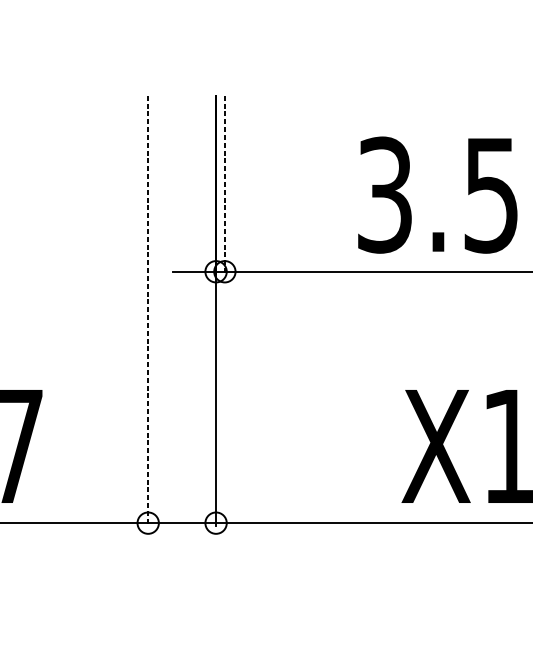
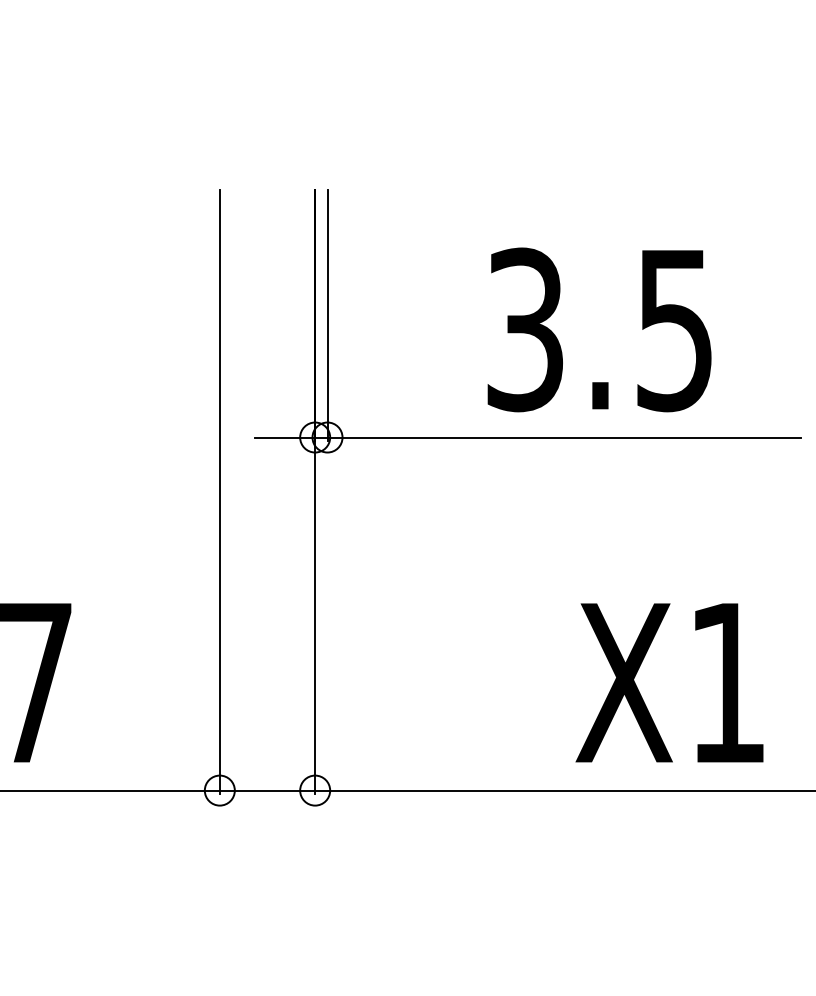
line: (224, 185) -> (327, 316), dashed -> solid
text: (437, 194) -> (599, 329), moved
line: (147, 310) -> (219, 492), dashed -> solid

